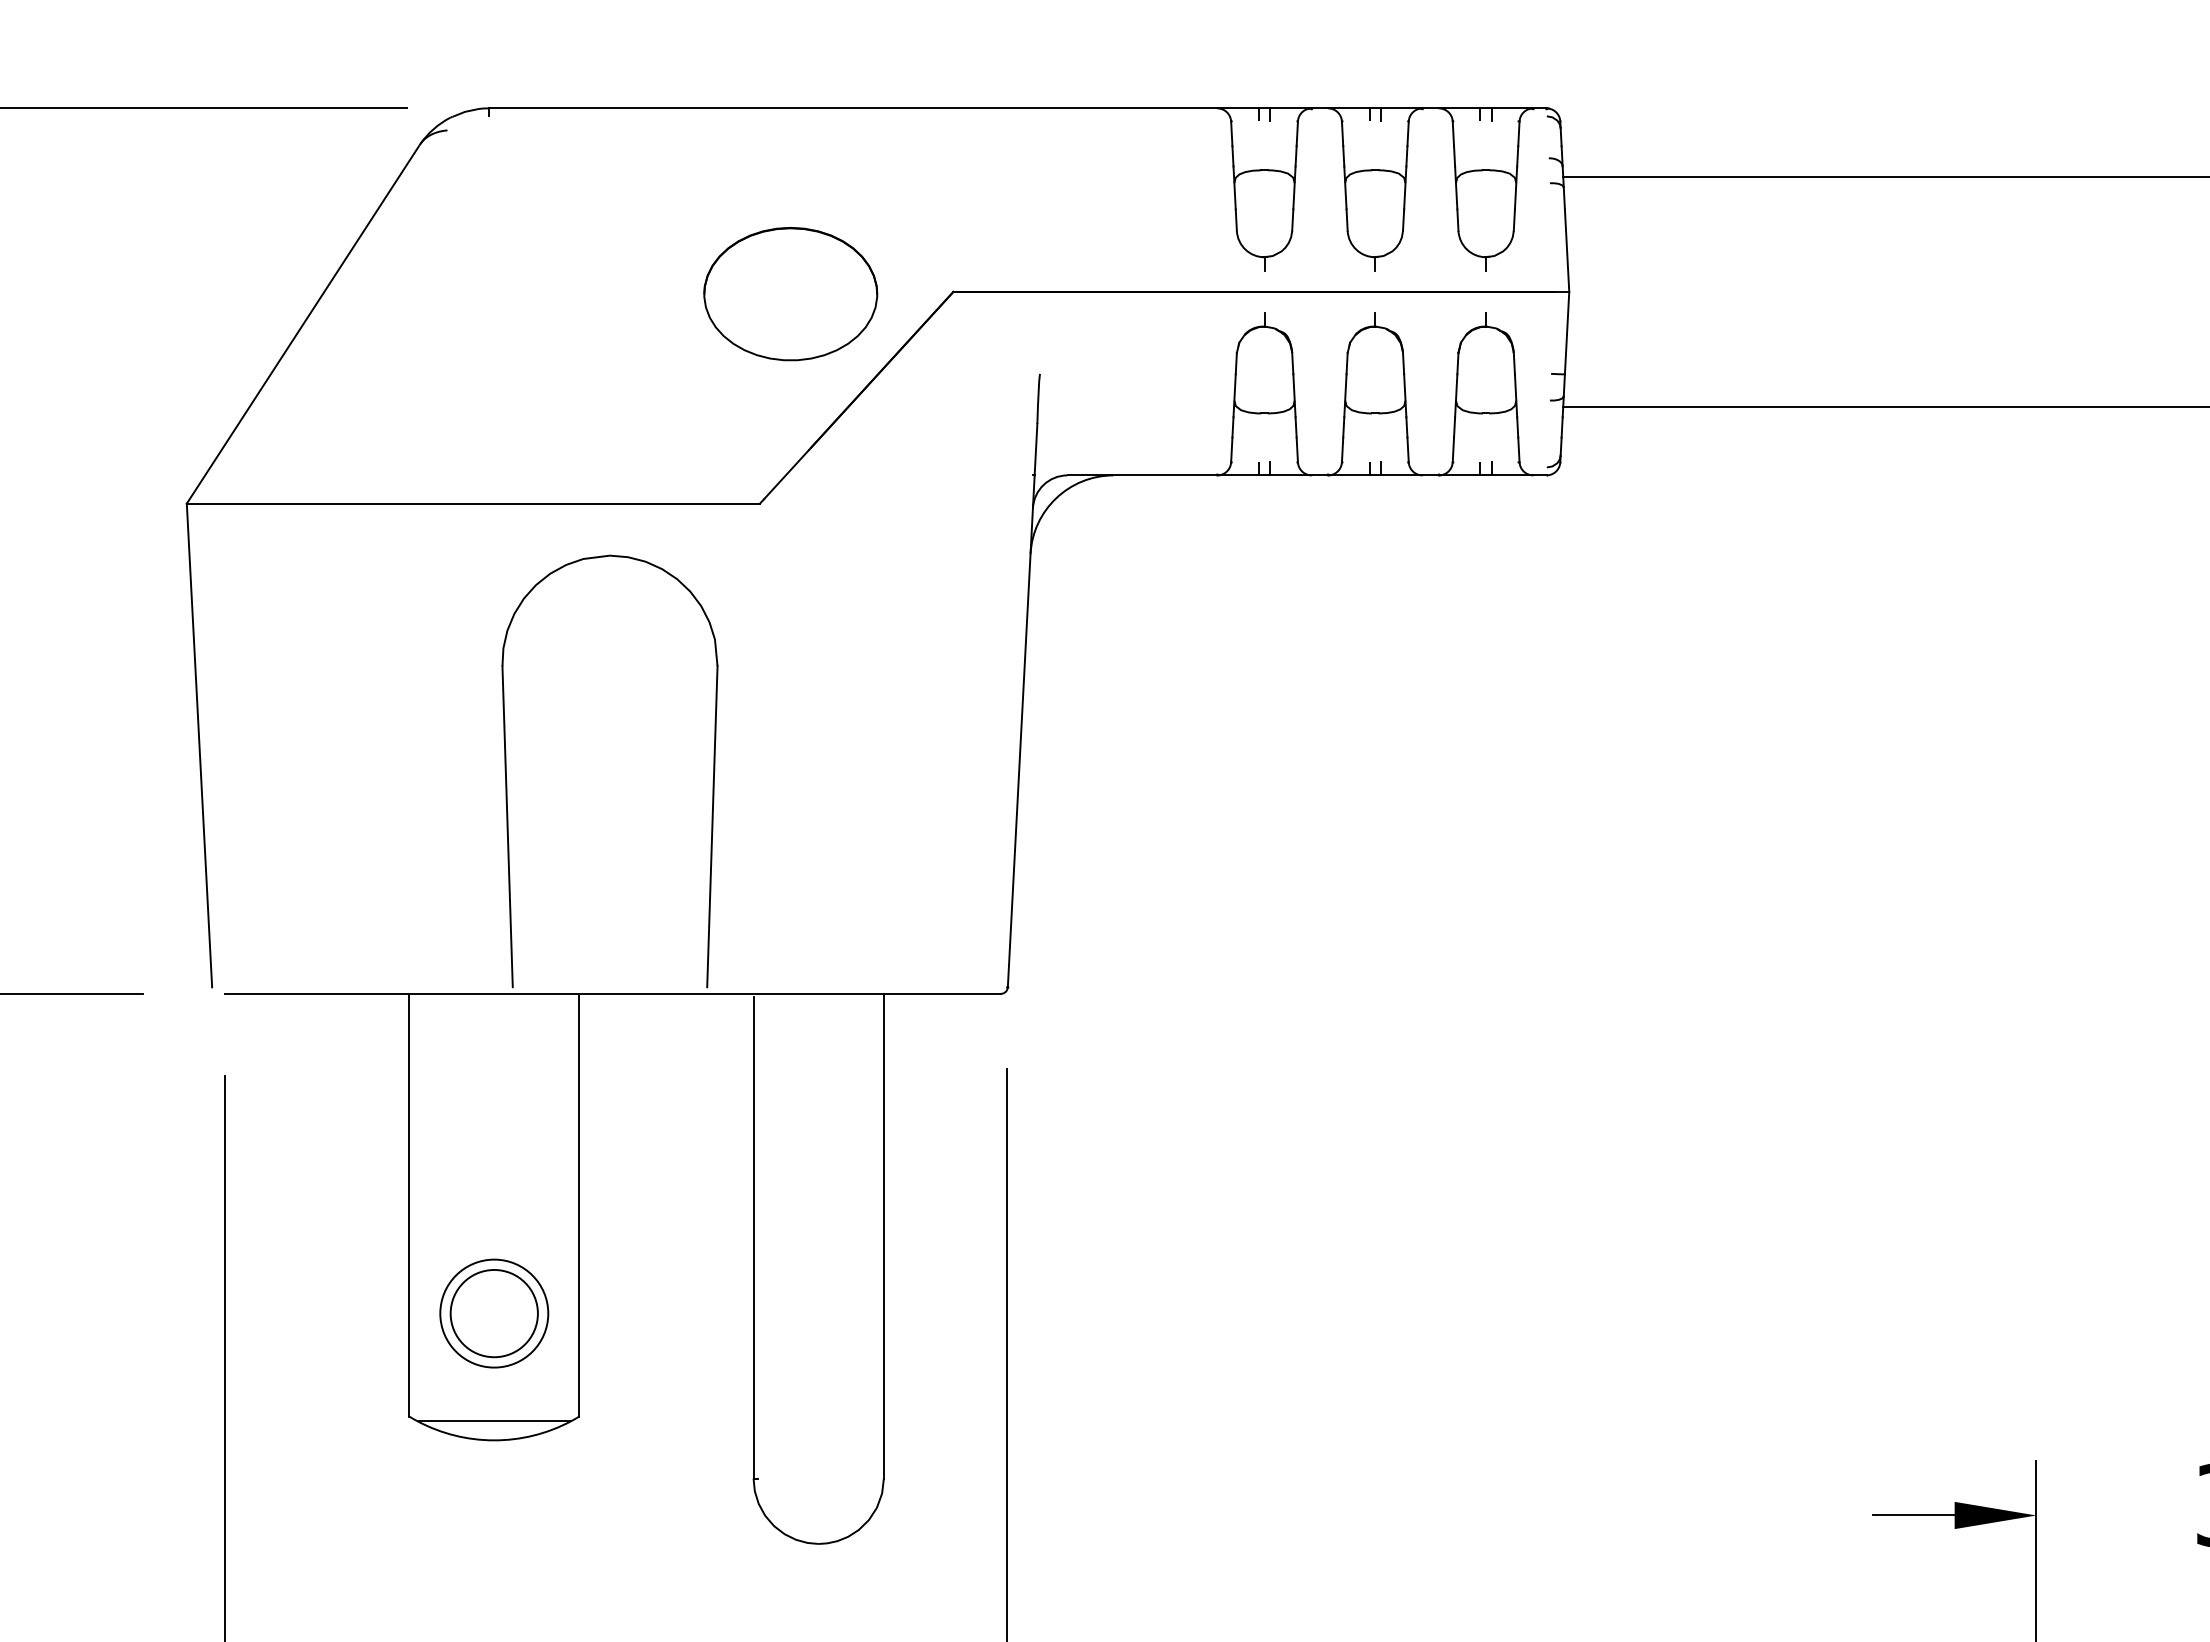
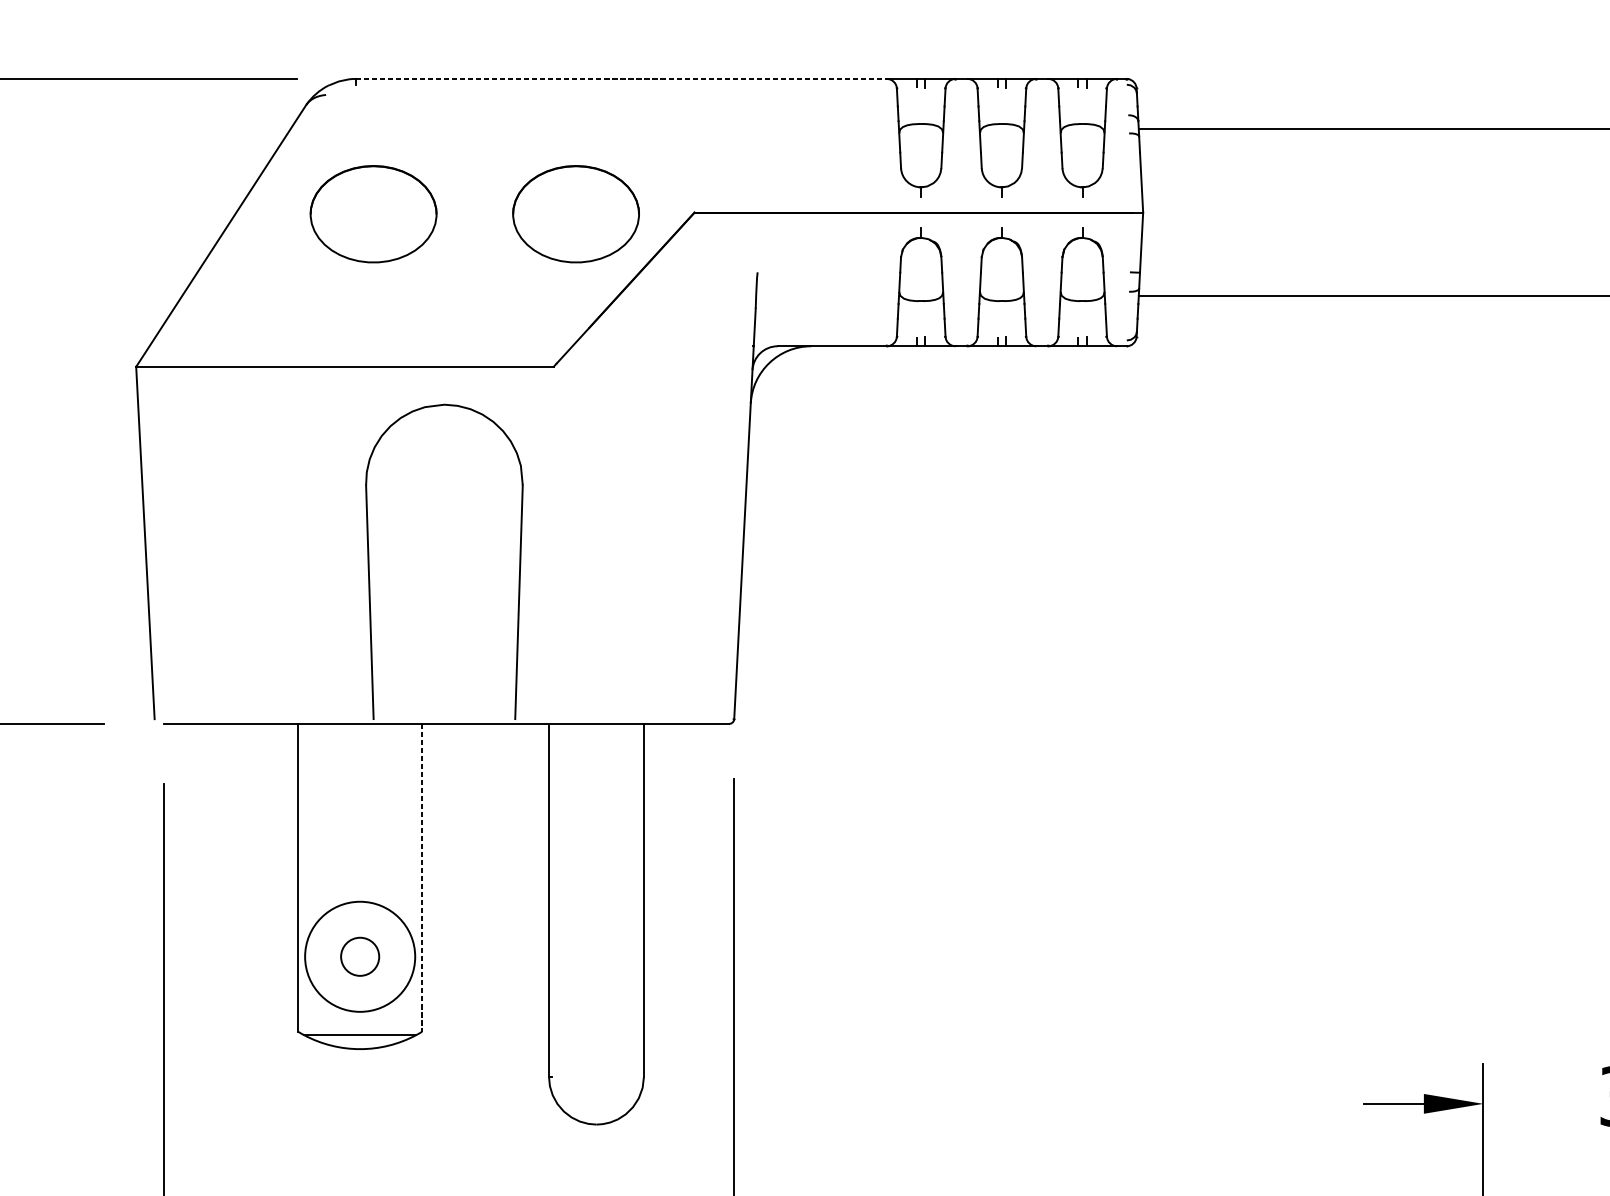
line: (853, 108) -> (621, 79), solid -> dashed
part: (512, 294) -> (373, 214), added
line: (579, 1205) -> (422, 878), solid -> dashed
circle: (493, 1313) -> (359, 956), size x0.6
circle: (494, 1313) -> (360, 956), size x1.4

